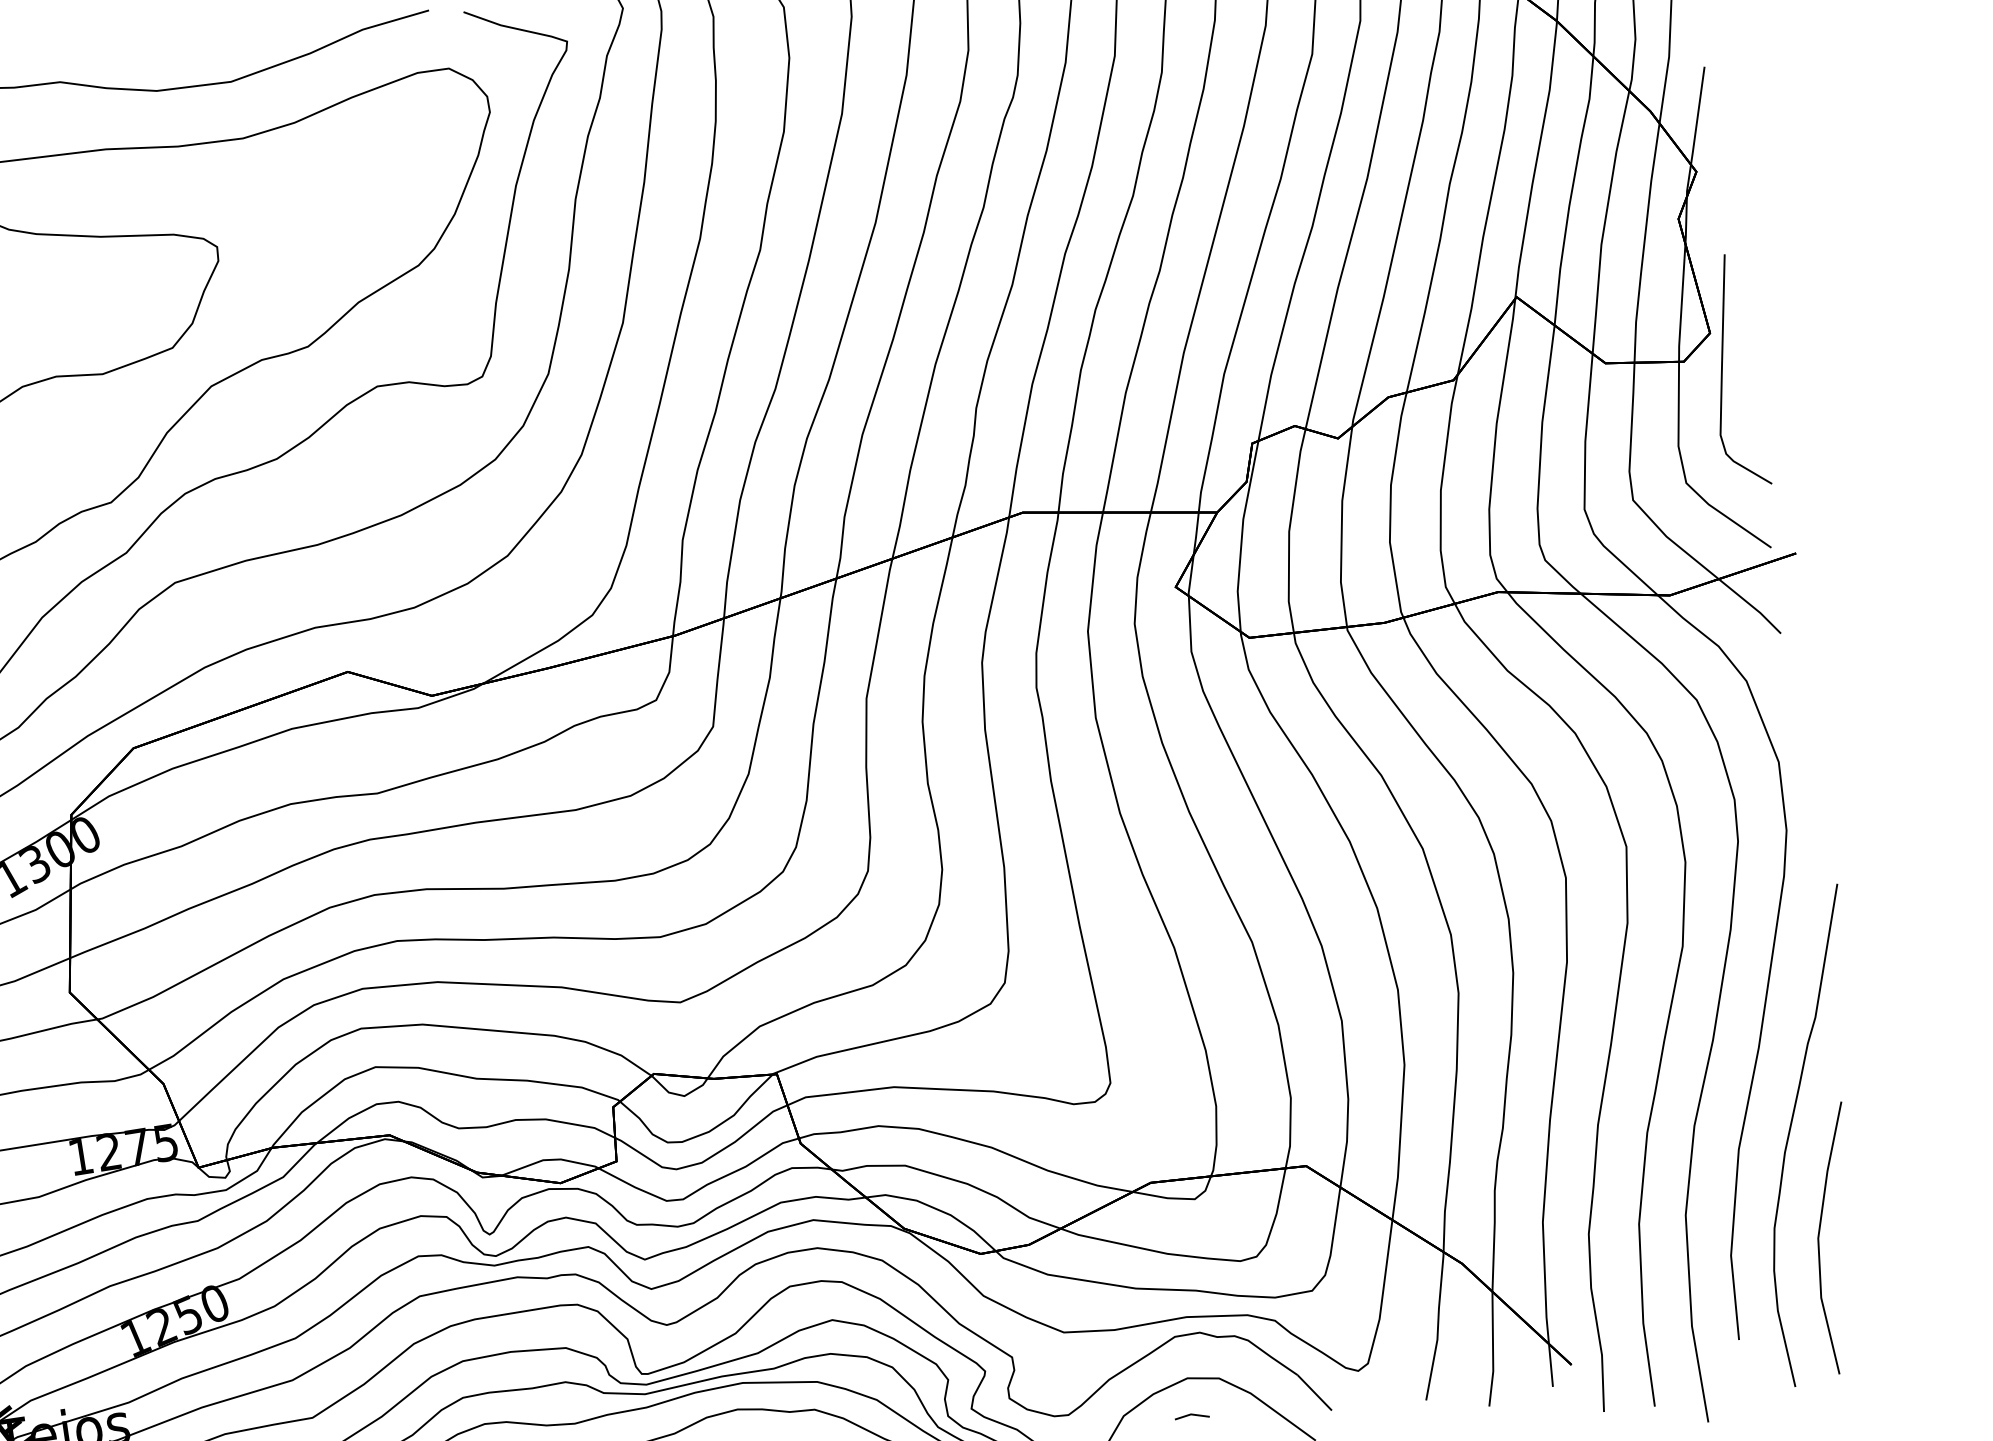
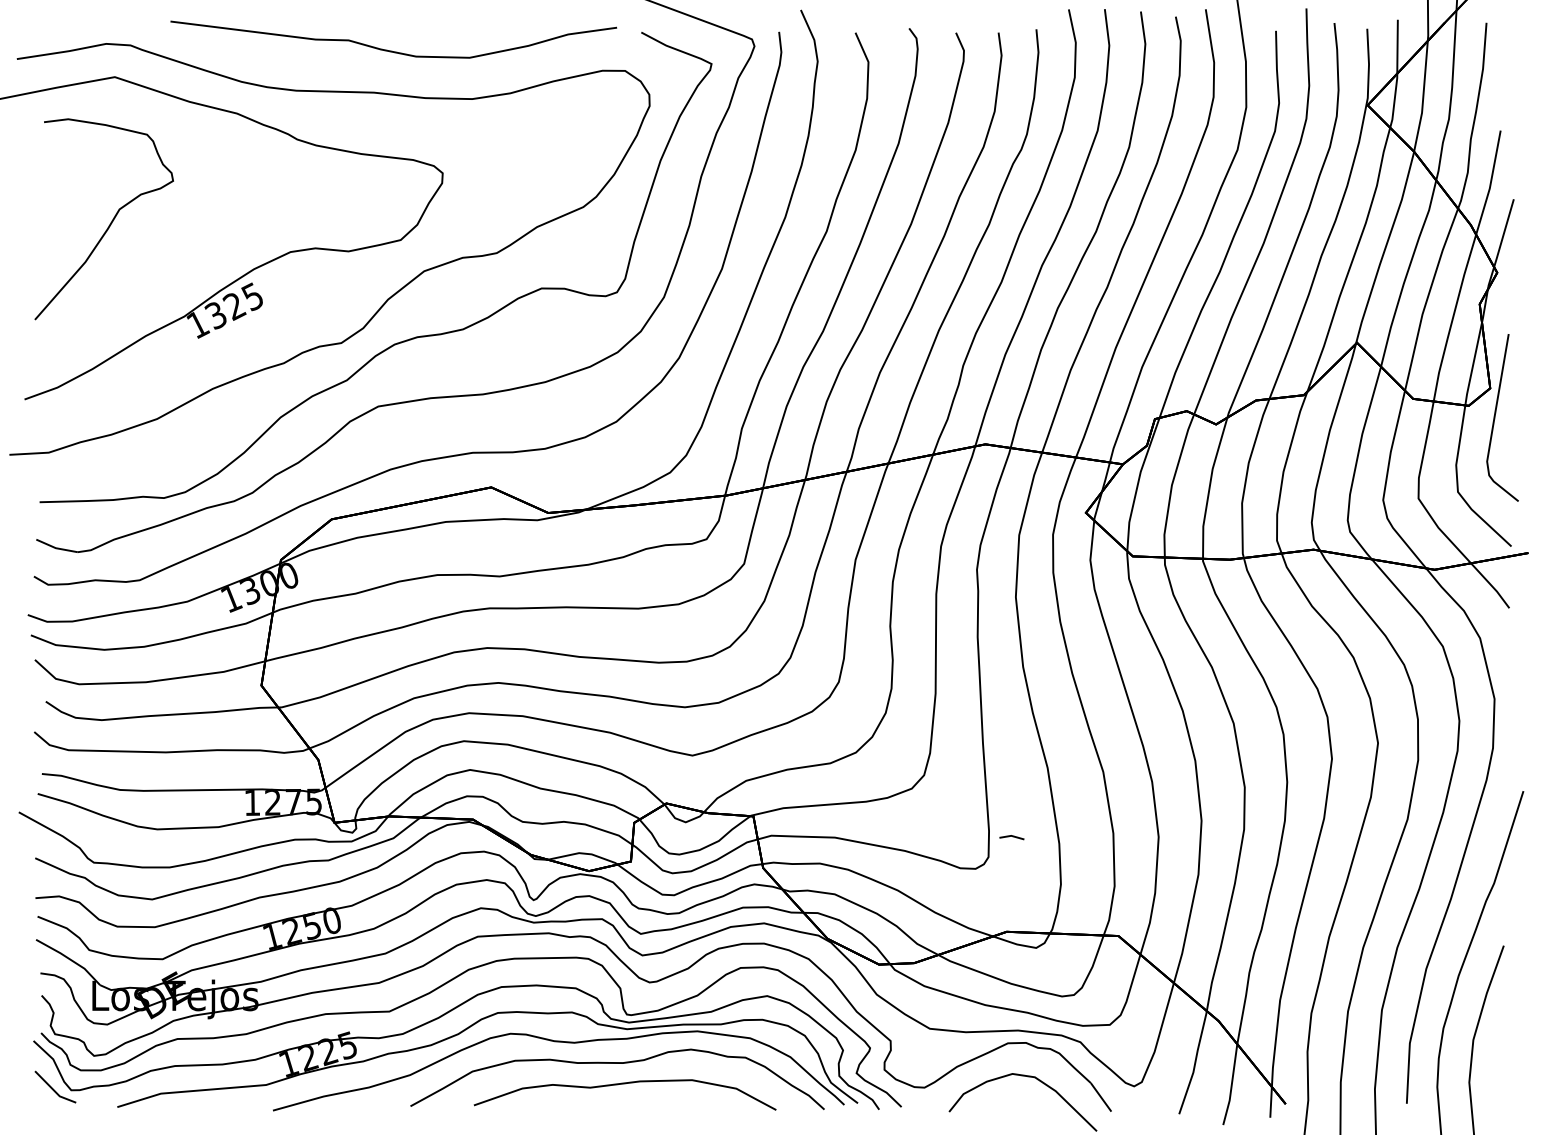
line: (1191, 1415) -> (1011, 836), moved

